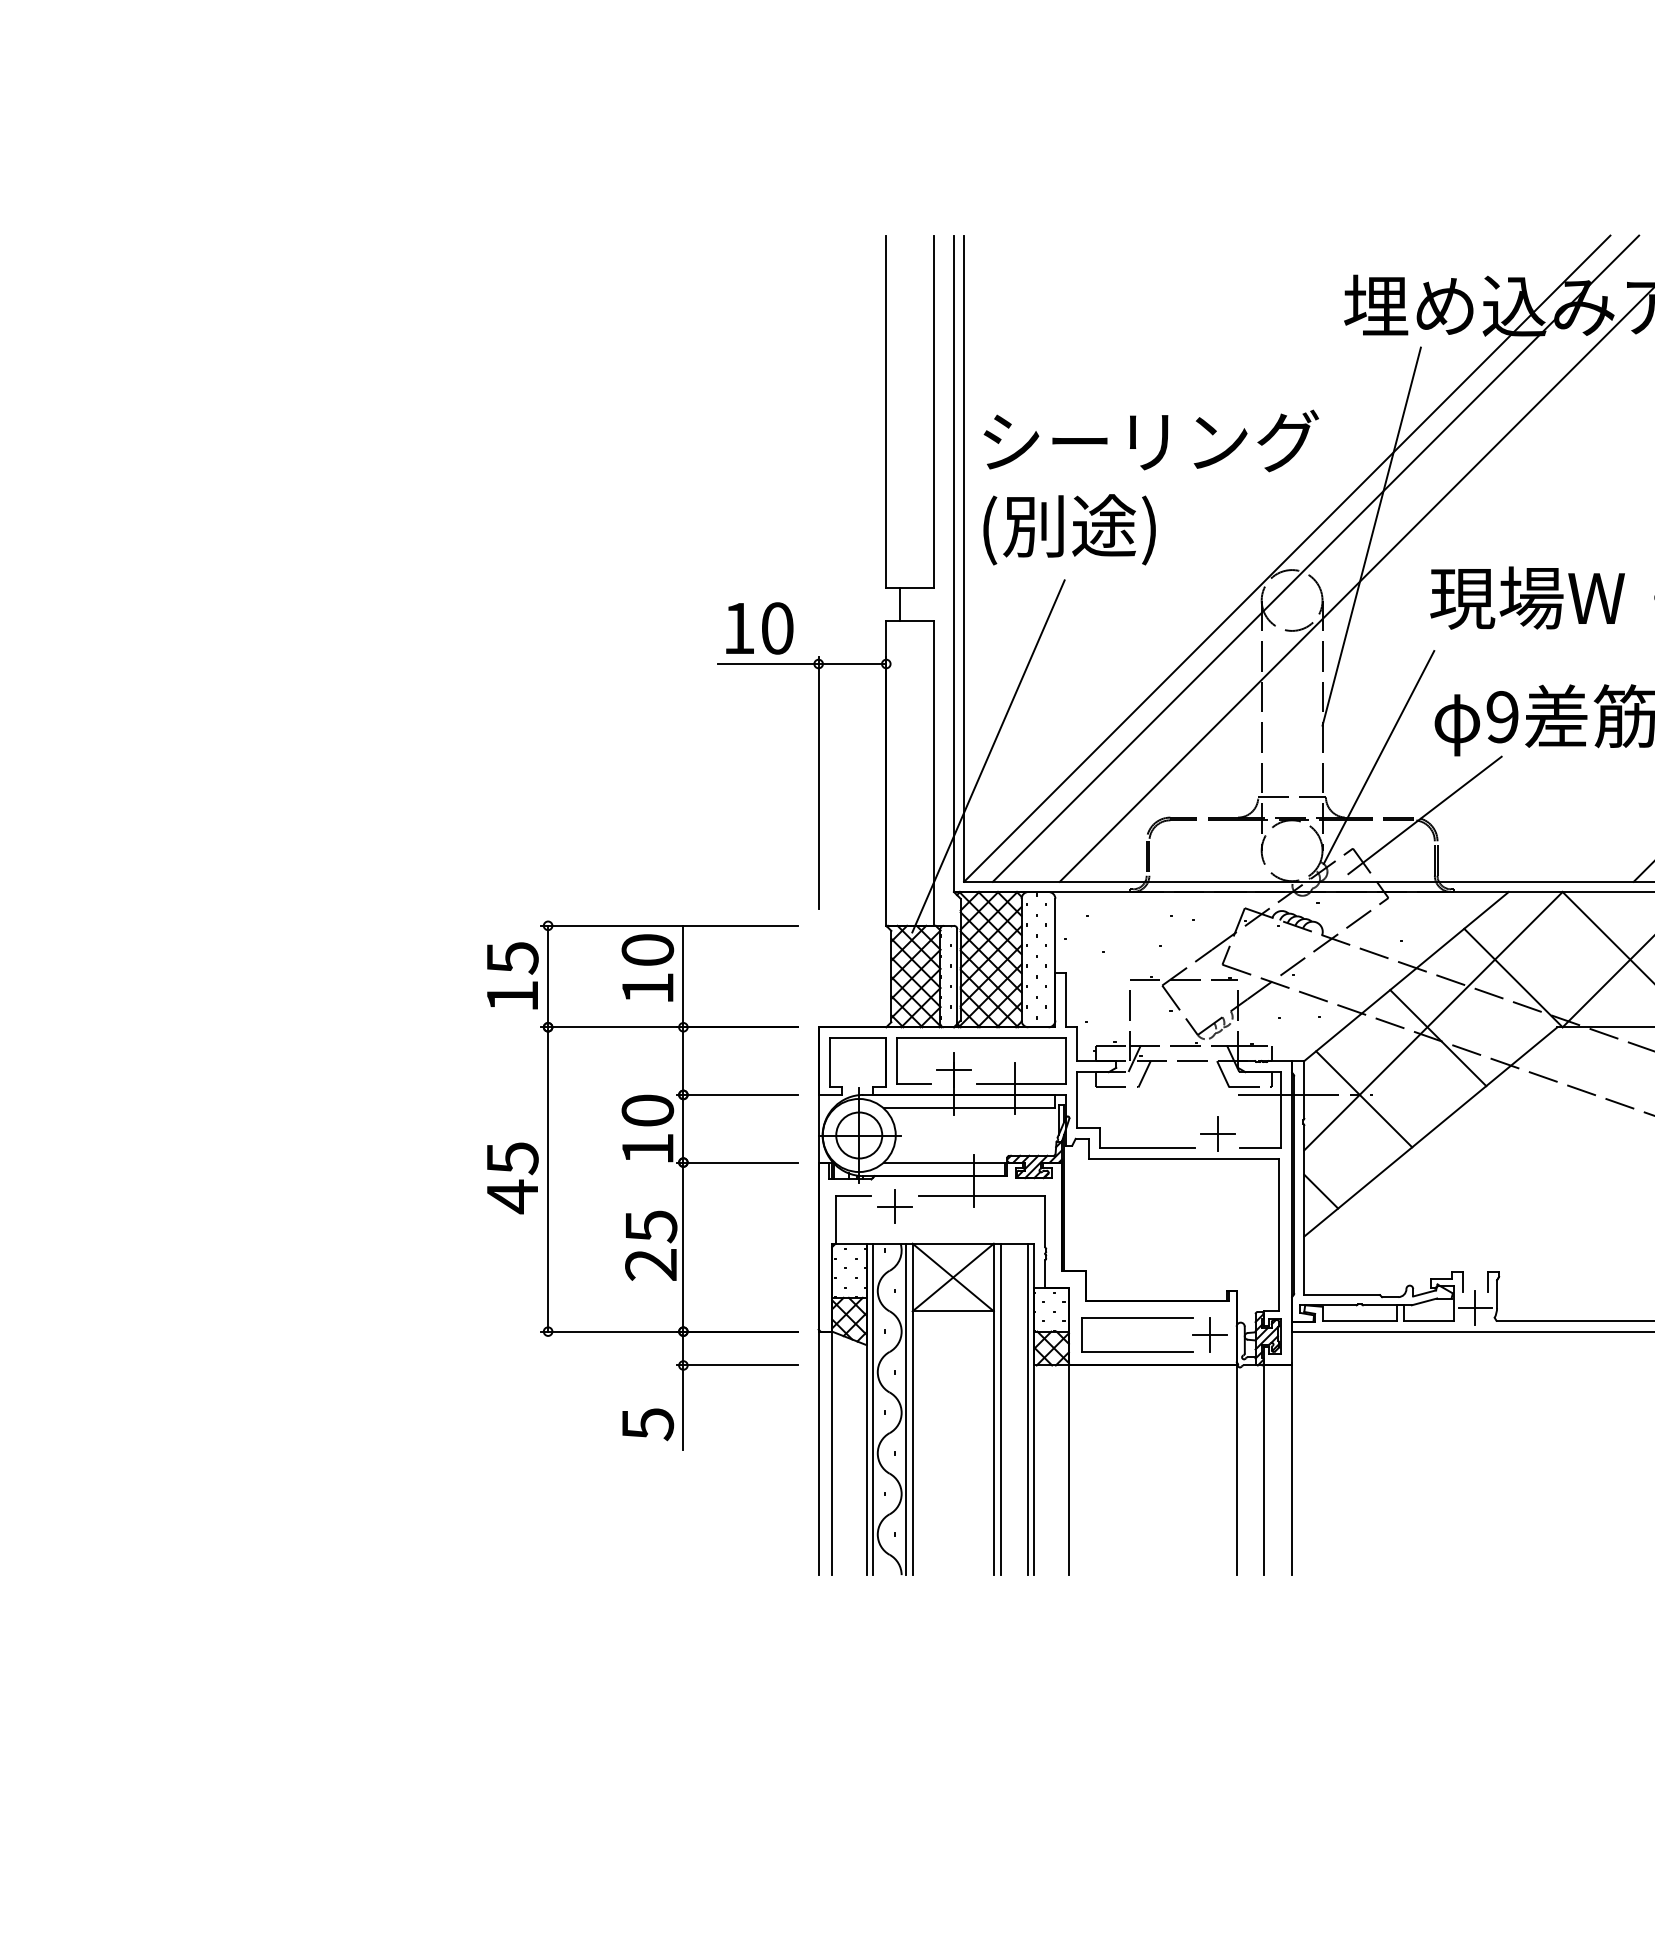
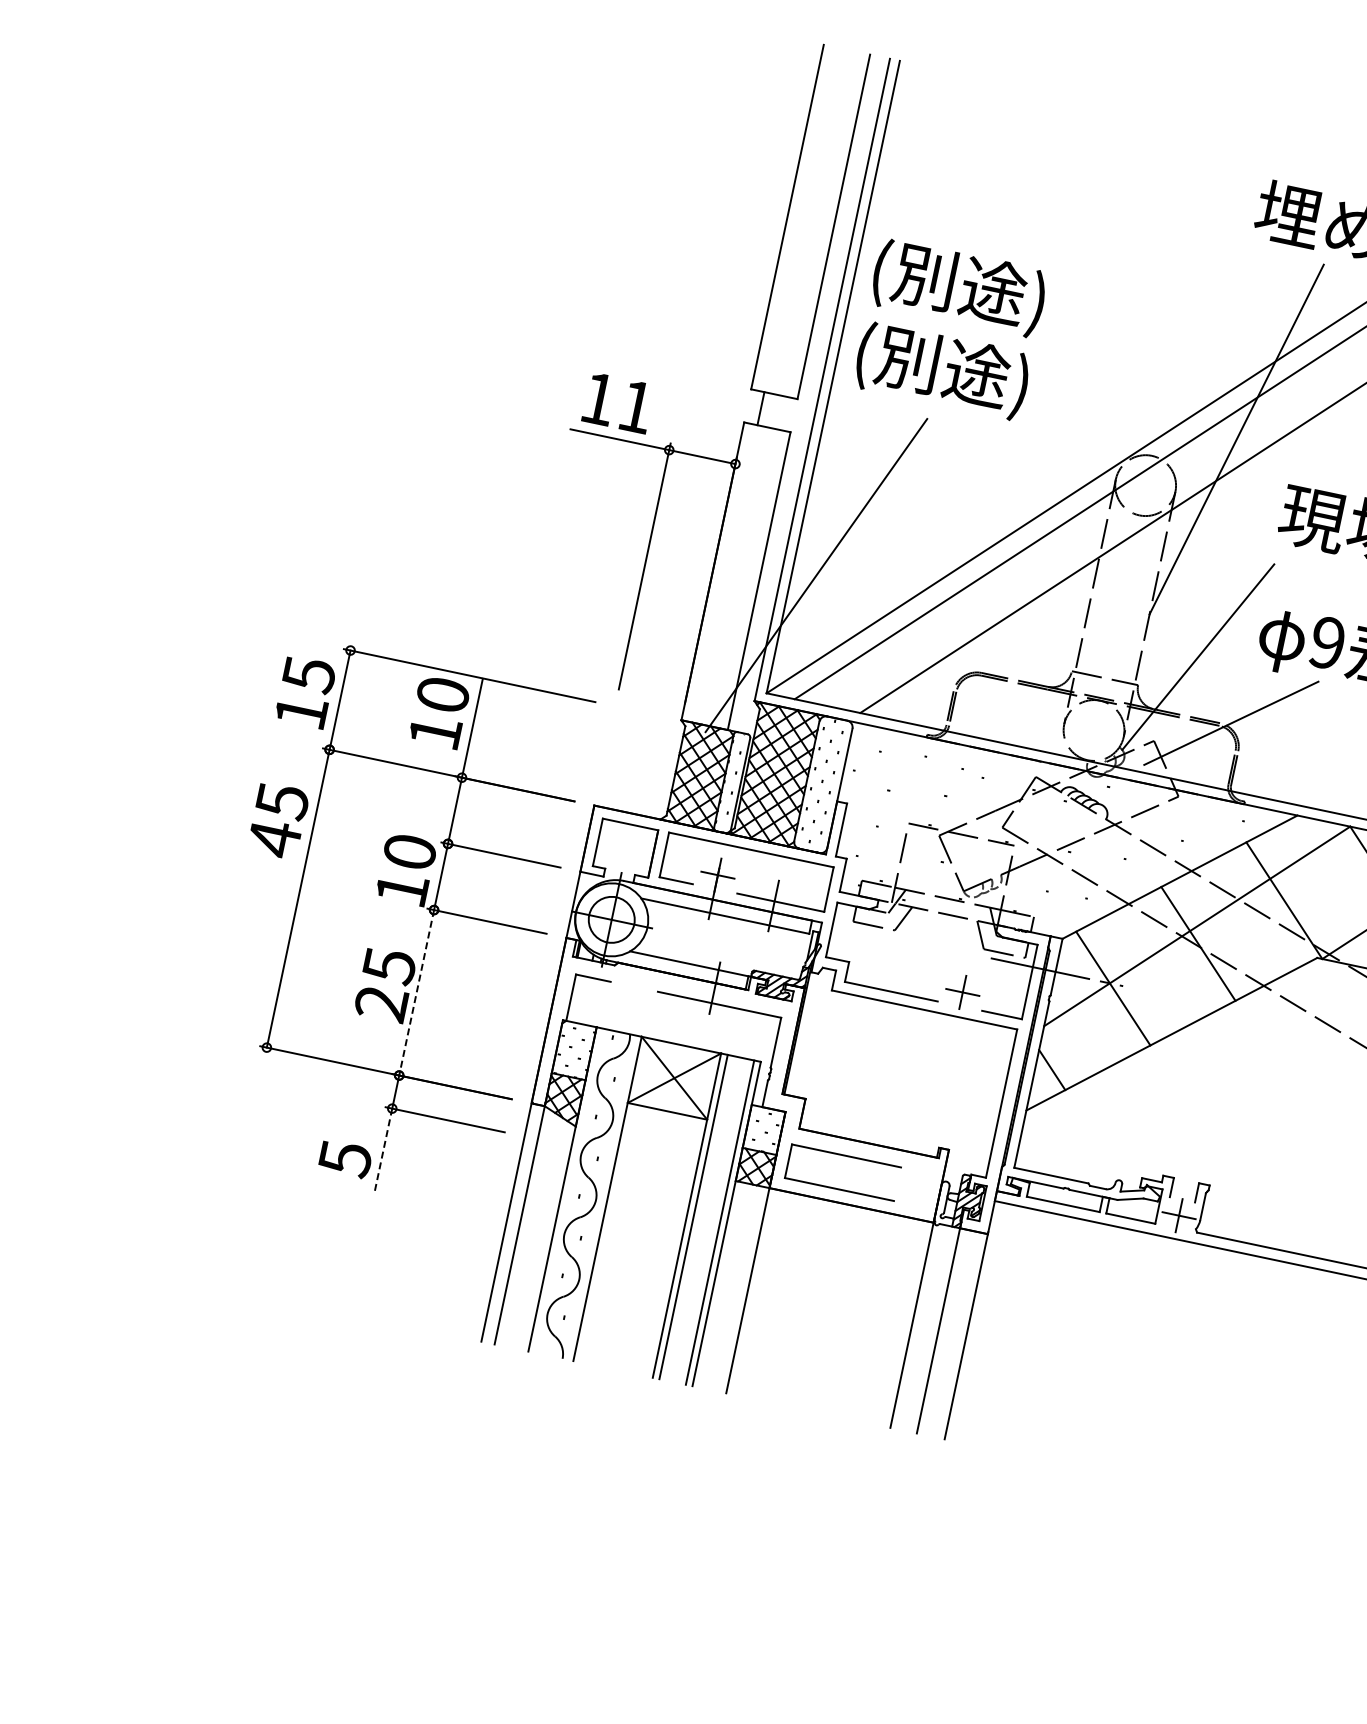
text: (1150, 444) -> (1039, 303), シーリング -> (別途)
text: (777, 628) -> (636, 406), 10 -> 11
text: (512, 1178) -> (278, 820), moved
part: (894, 1206) -> (631, 996), removed
line: (683, 1247) -> (416, 993), solid -> dashed
part: (1209, 1334) -> (913, 1186), removed
line: (683, 1408) -> (383, 1150), solid -> dashed
line: (873, 1409) -> (569, 1190), removed
line: (905, 1409) -> (600, 1197), removed

